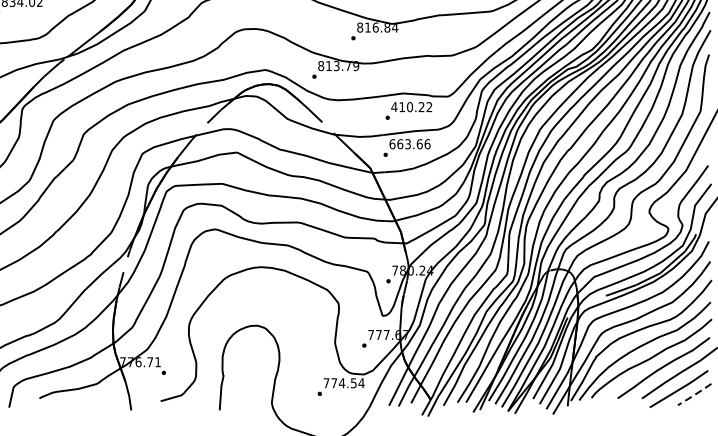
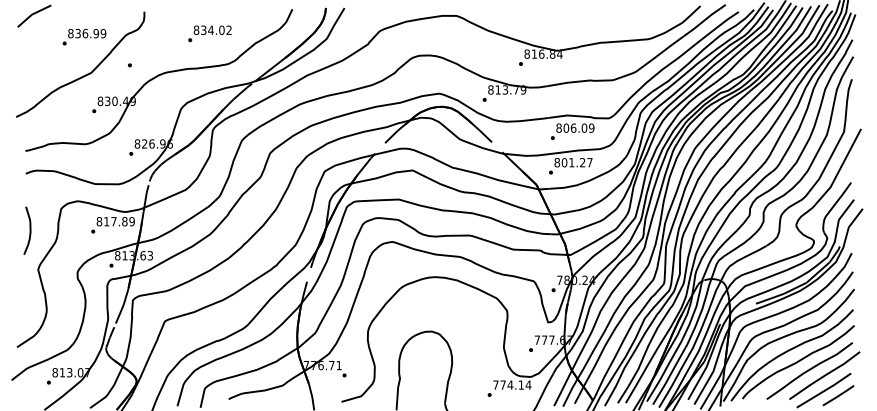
text: (412, 106) -> (575, 127), 410.22 -> 806.09
text: (409, 144) -> (573, 162), 663.66 -> 801.27
text: (352, 382) -> (520, 384), 774.54 -> 774.14
line: (694, 394) -> (838, 395), dashed -> solid

